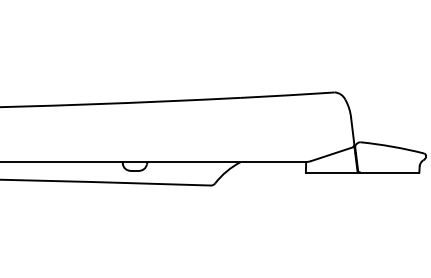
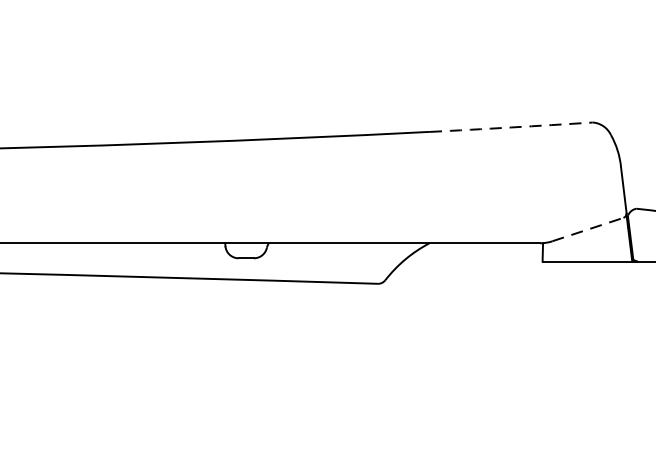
arc: (287, 95) -> (510, 127), solid -> dashed
line: (332, 154) -> (588, 230), solid -> dashed

